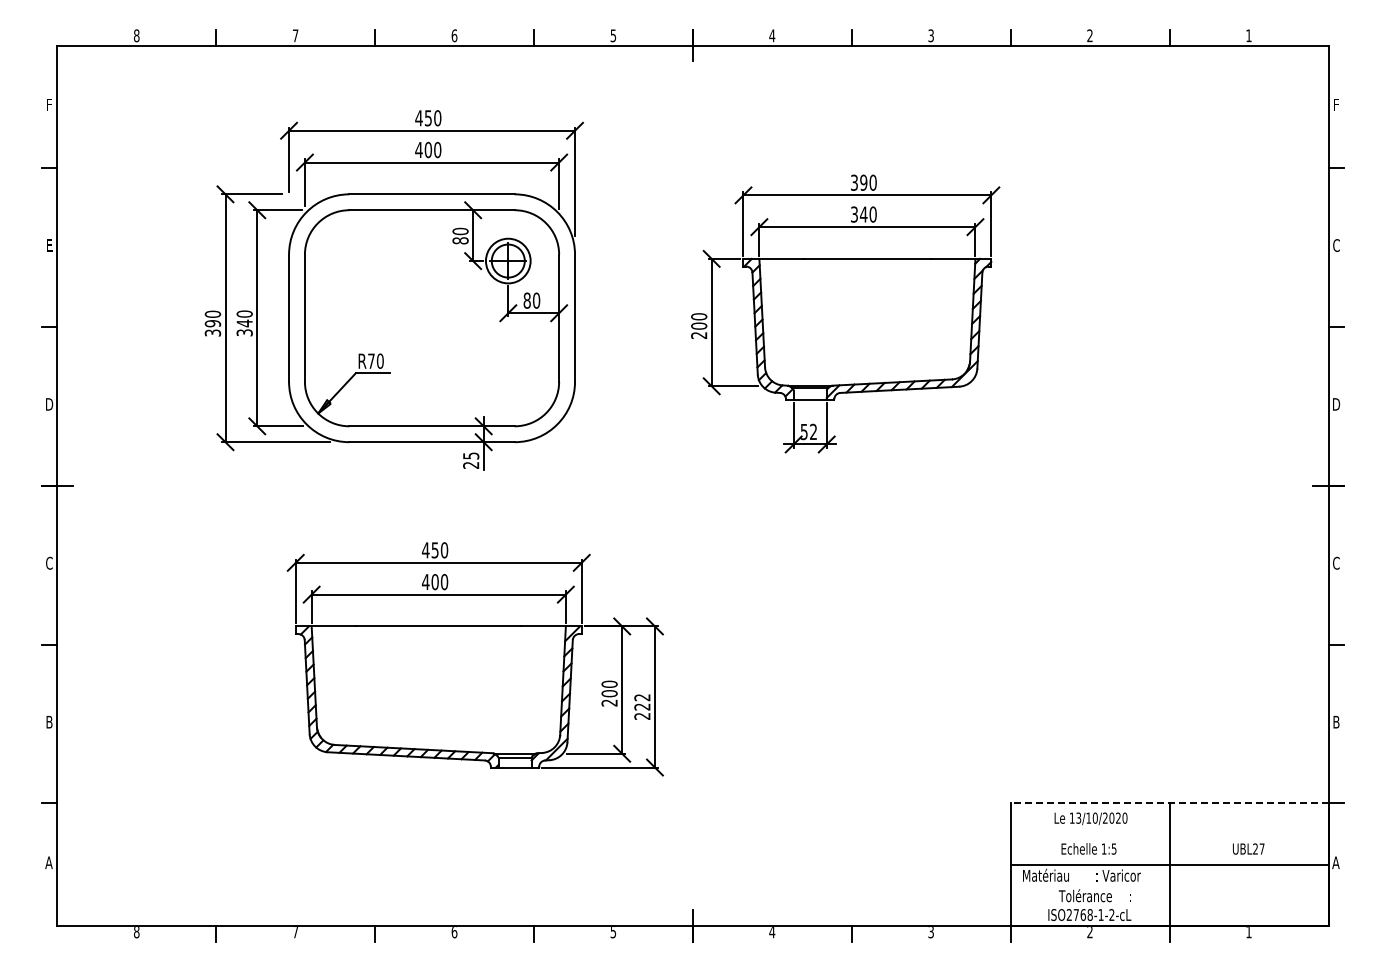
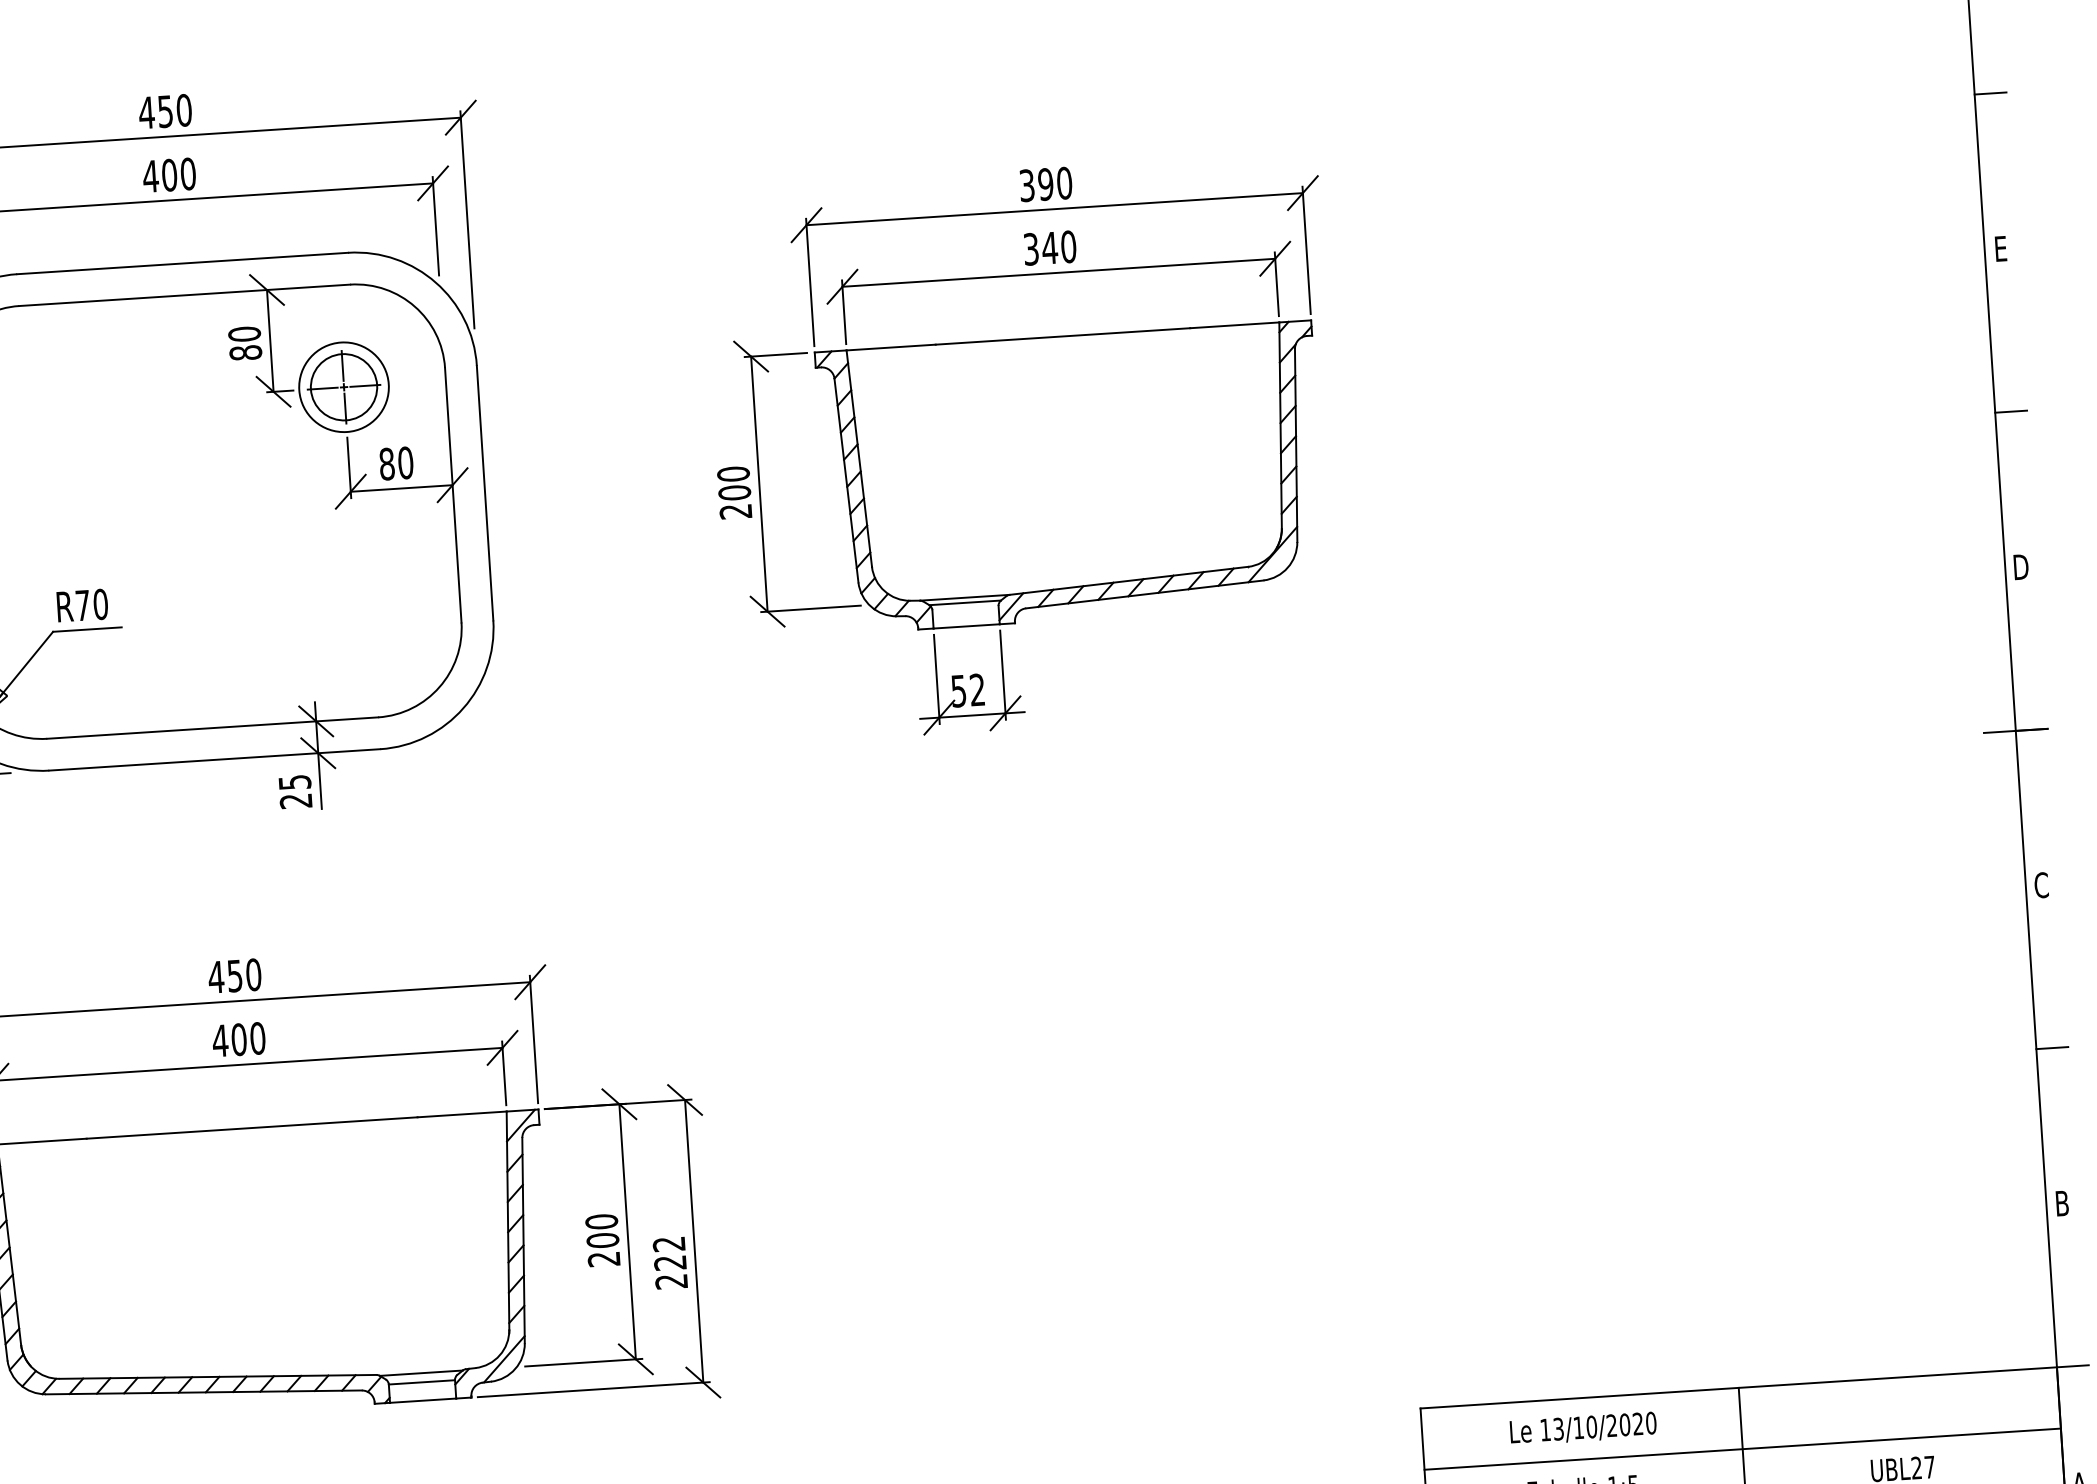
text: (1336, 245) -> (2000, 248), C -> E
line: (1169, 803) -> (1738, 1387), dashed -> solid
line: (1169, 834) -> (1742, 1450), added

